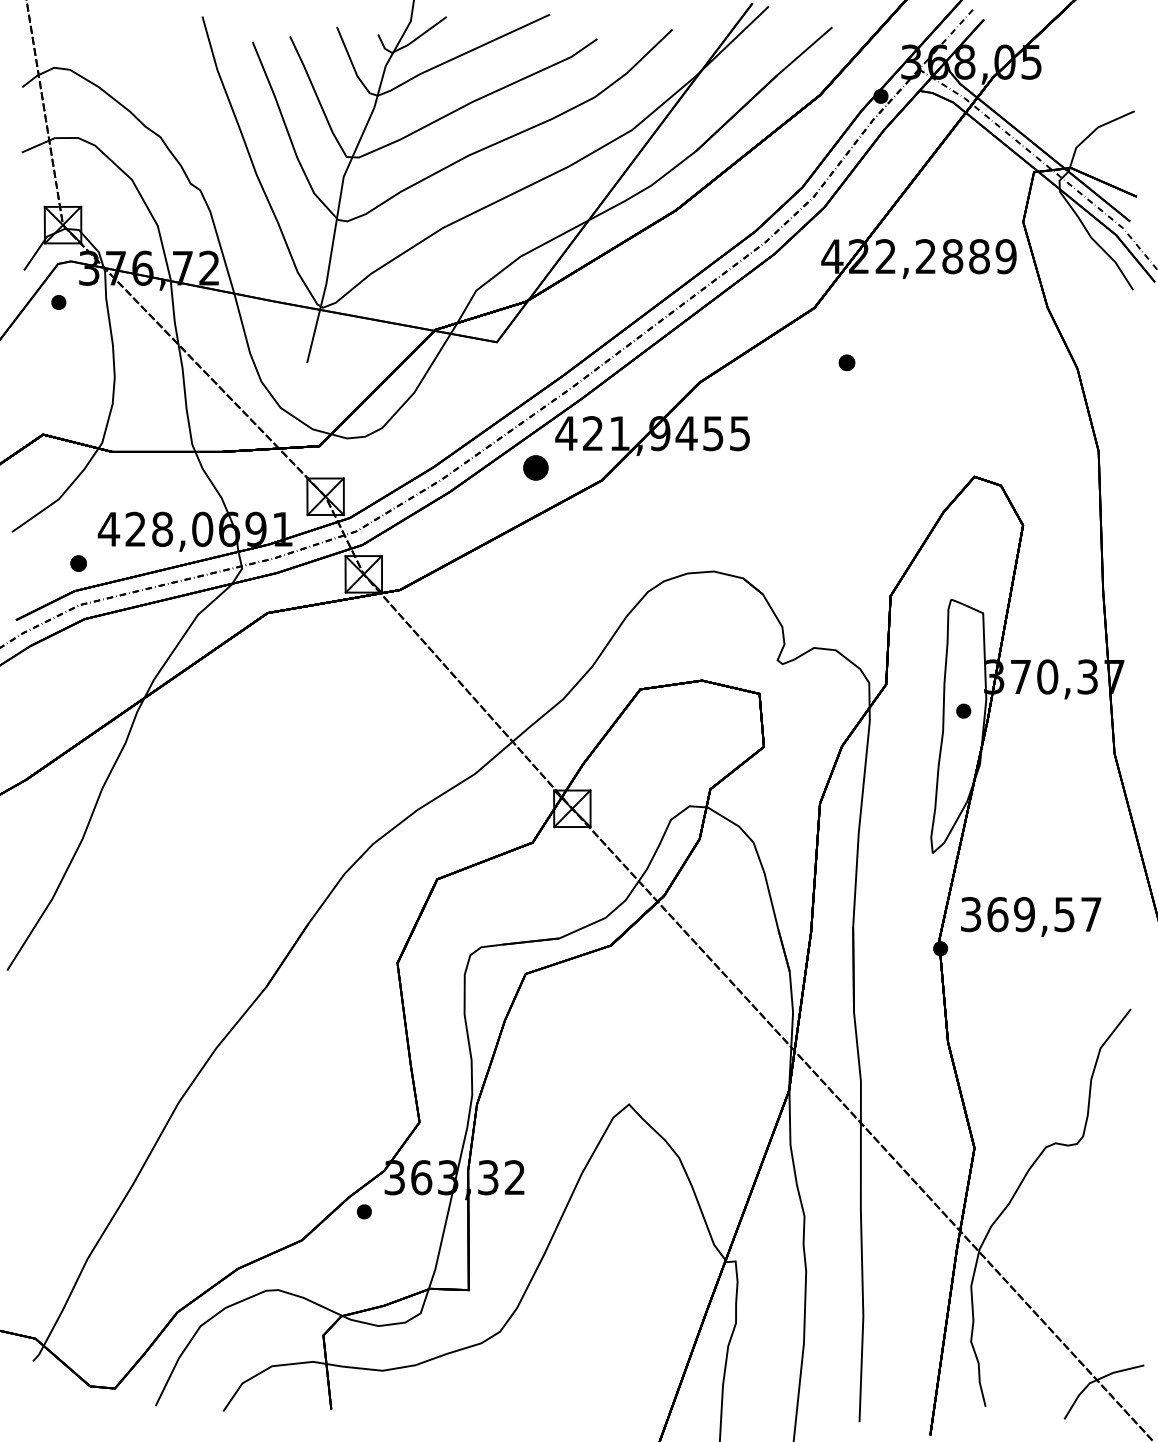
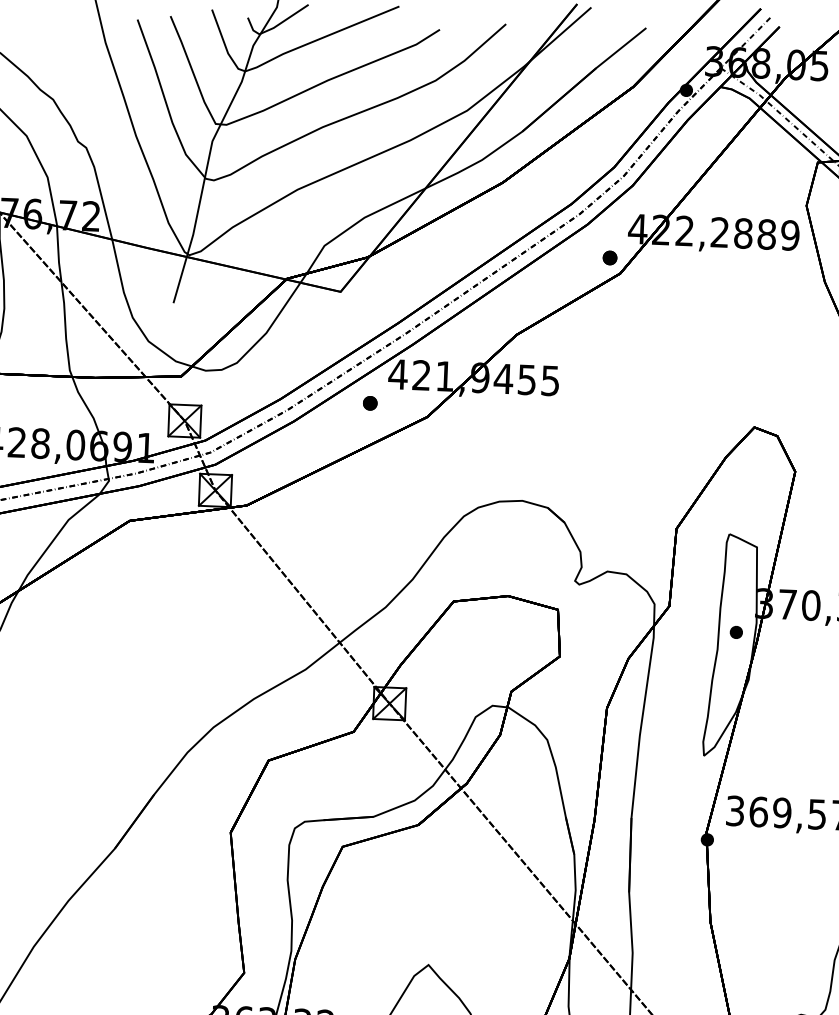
part: (846, 362) -> (609, 257), moved
part: (535, 467) -> (369, 403), size x0.62

